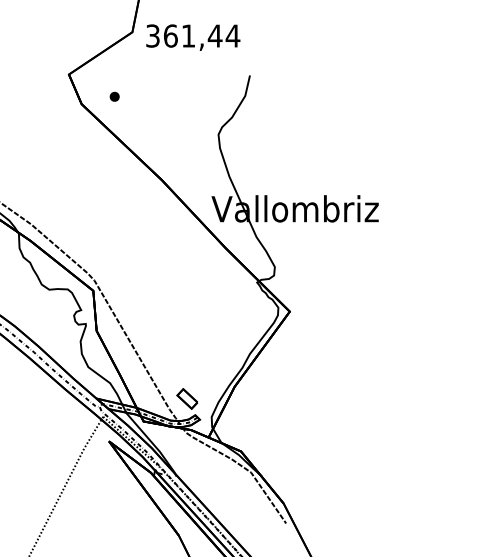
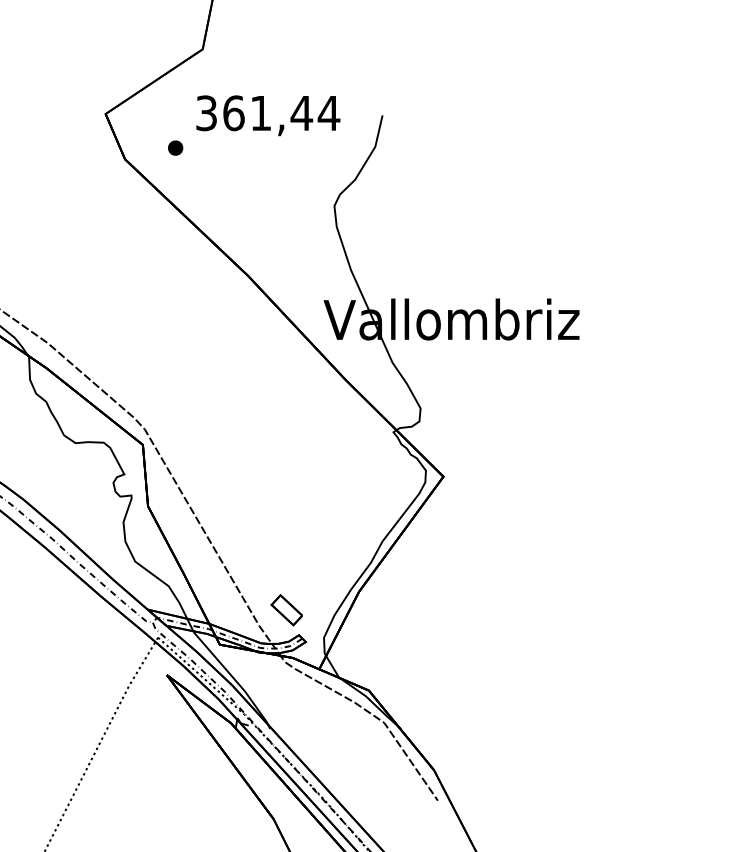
text: (193, 37) -> (268, 115), moved

